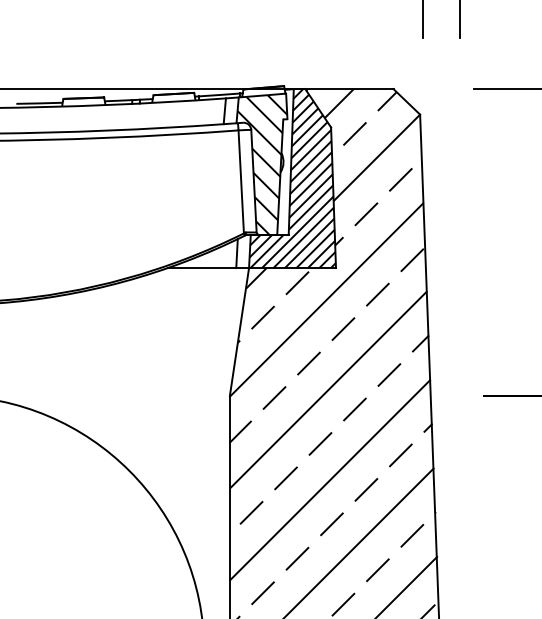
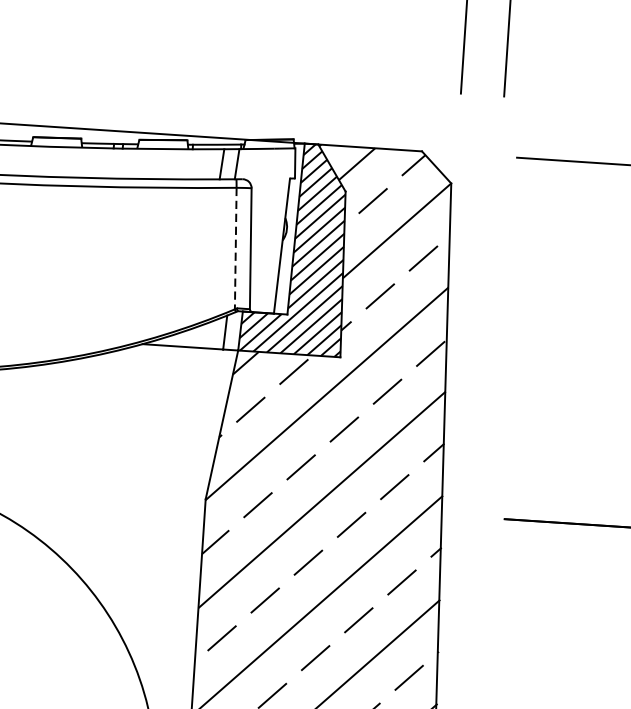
hatch: (262, 164) -> (262, 229), removed
line: (241, 181) -> (236, 248), solid -> dashed

